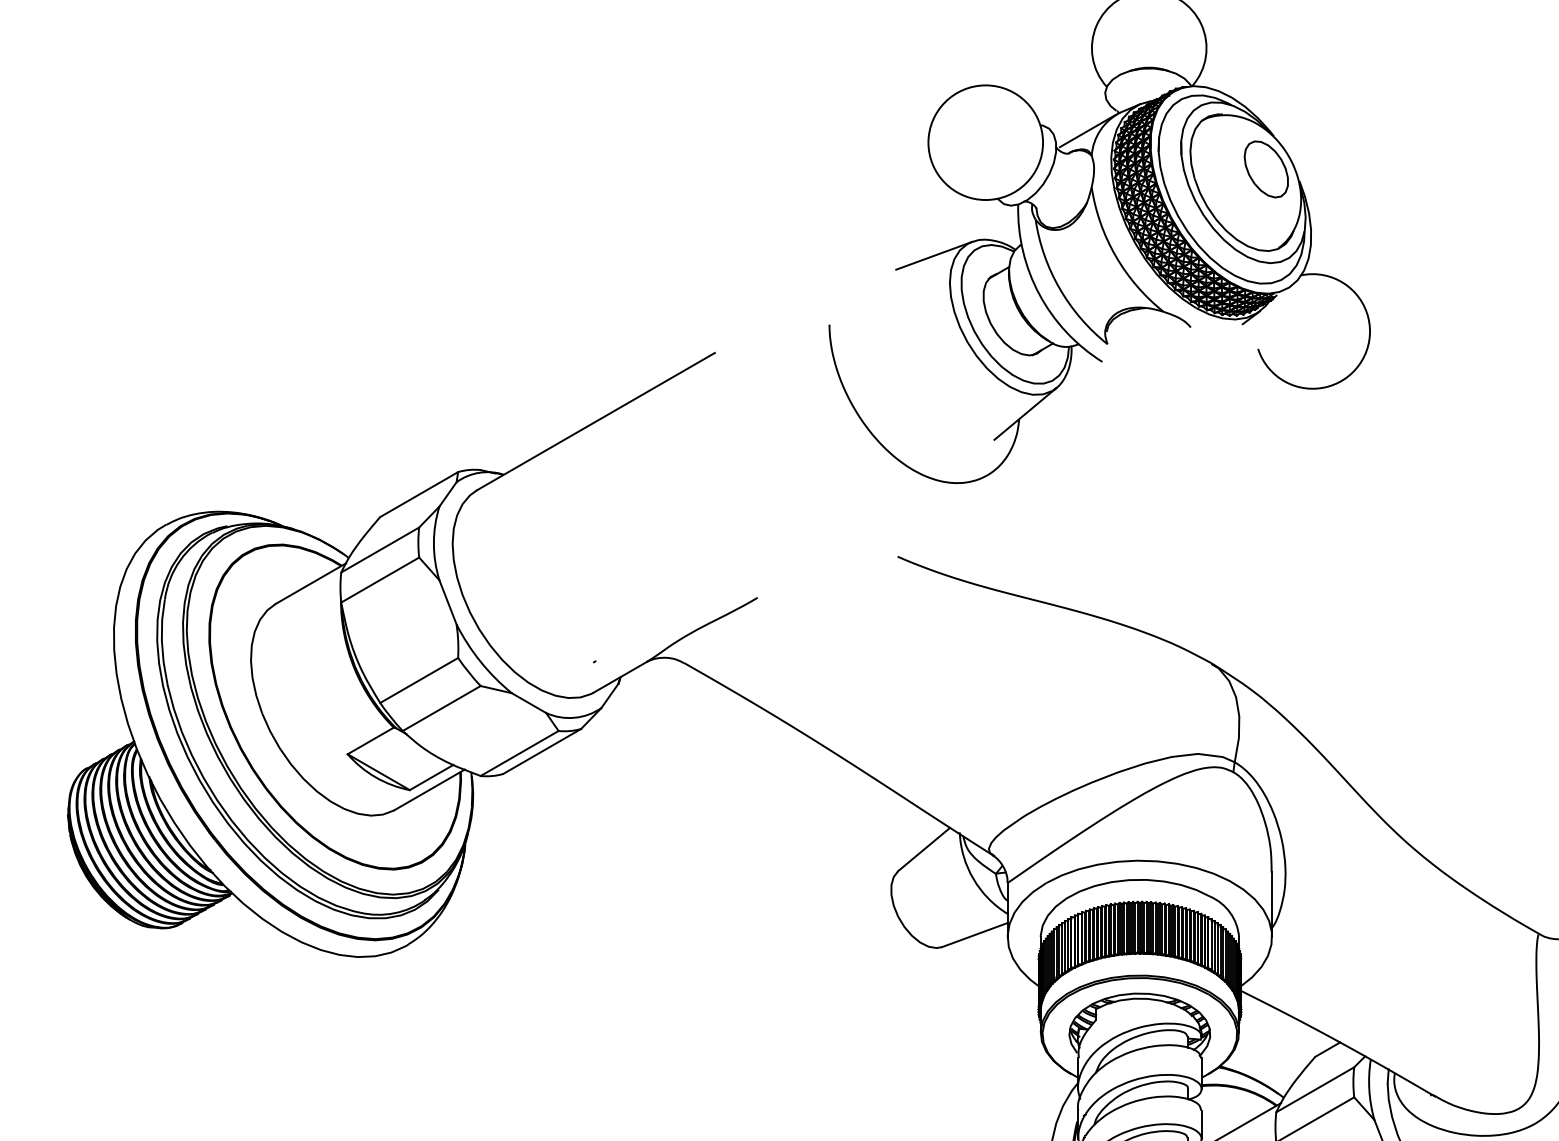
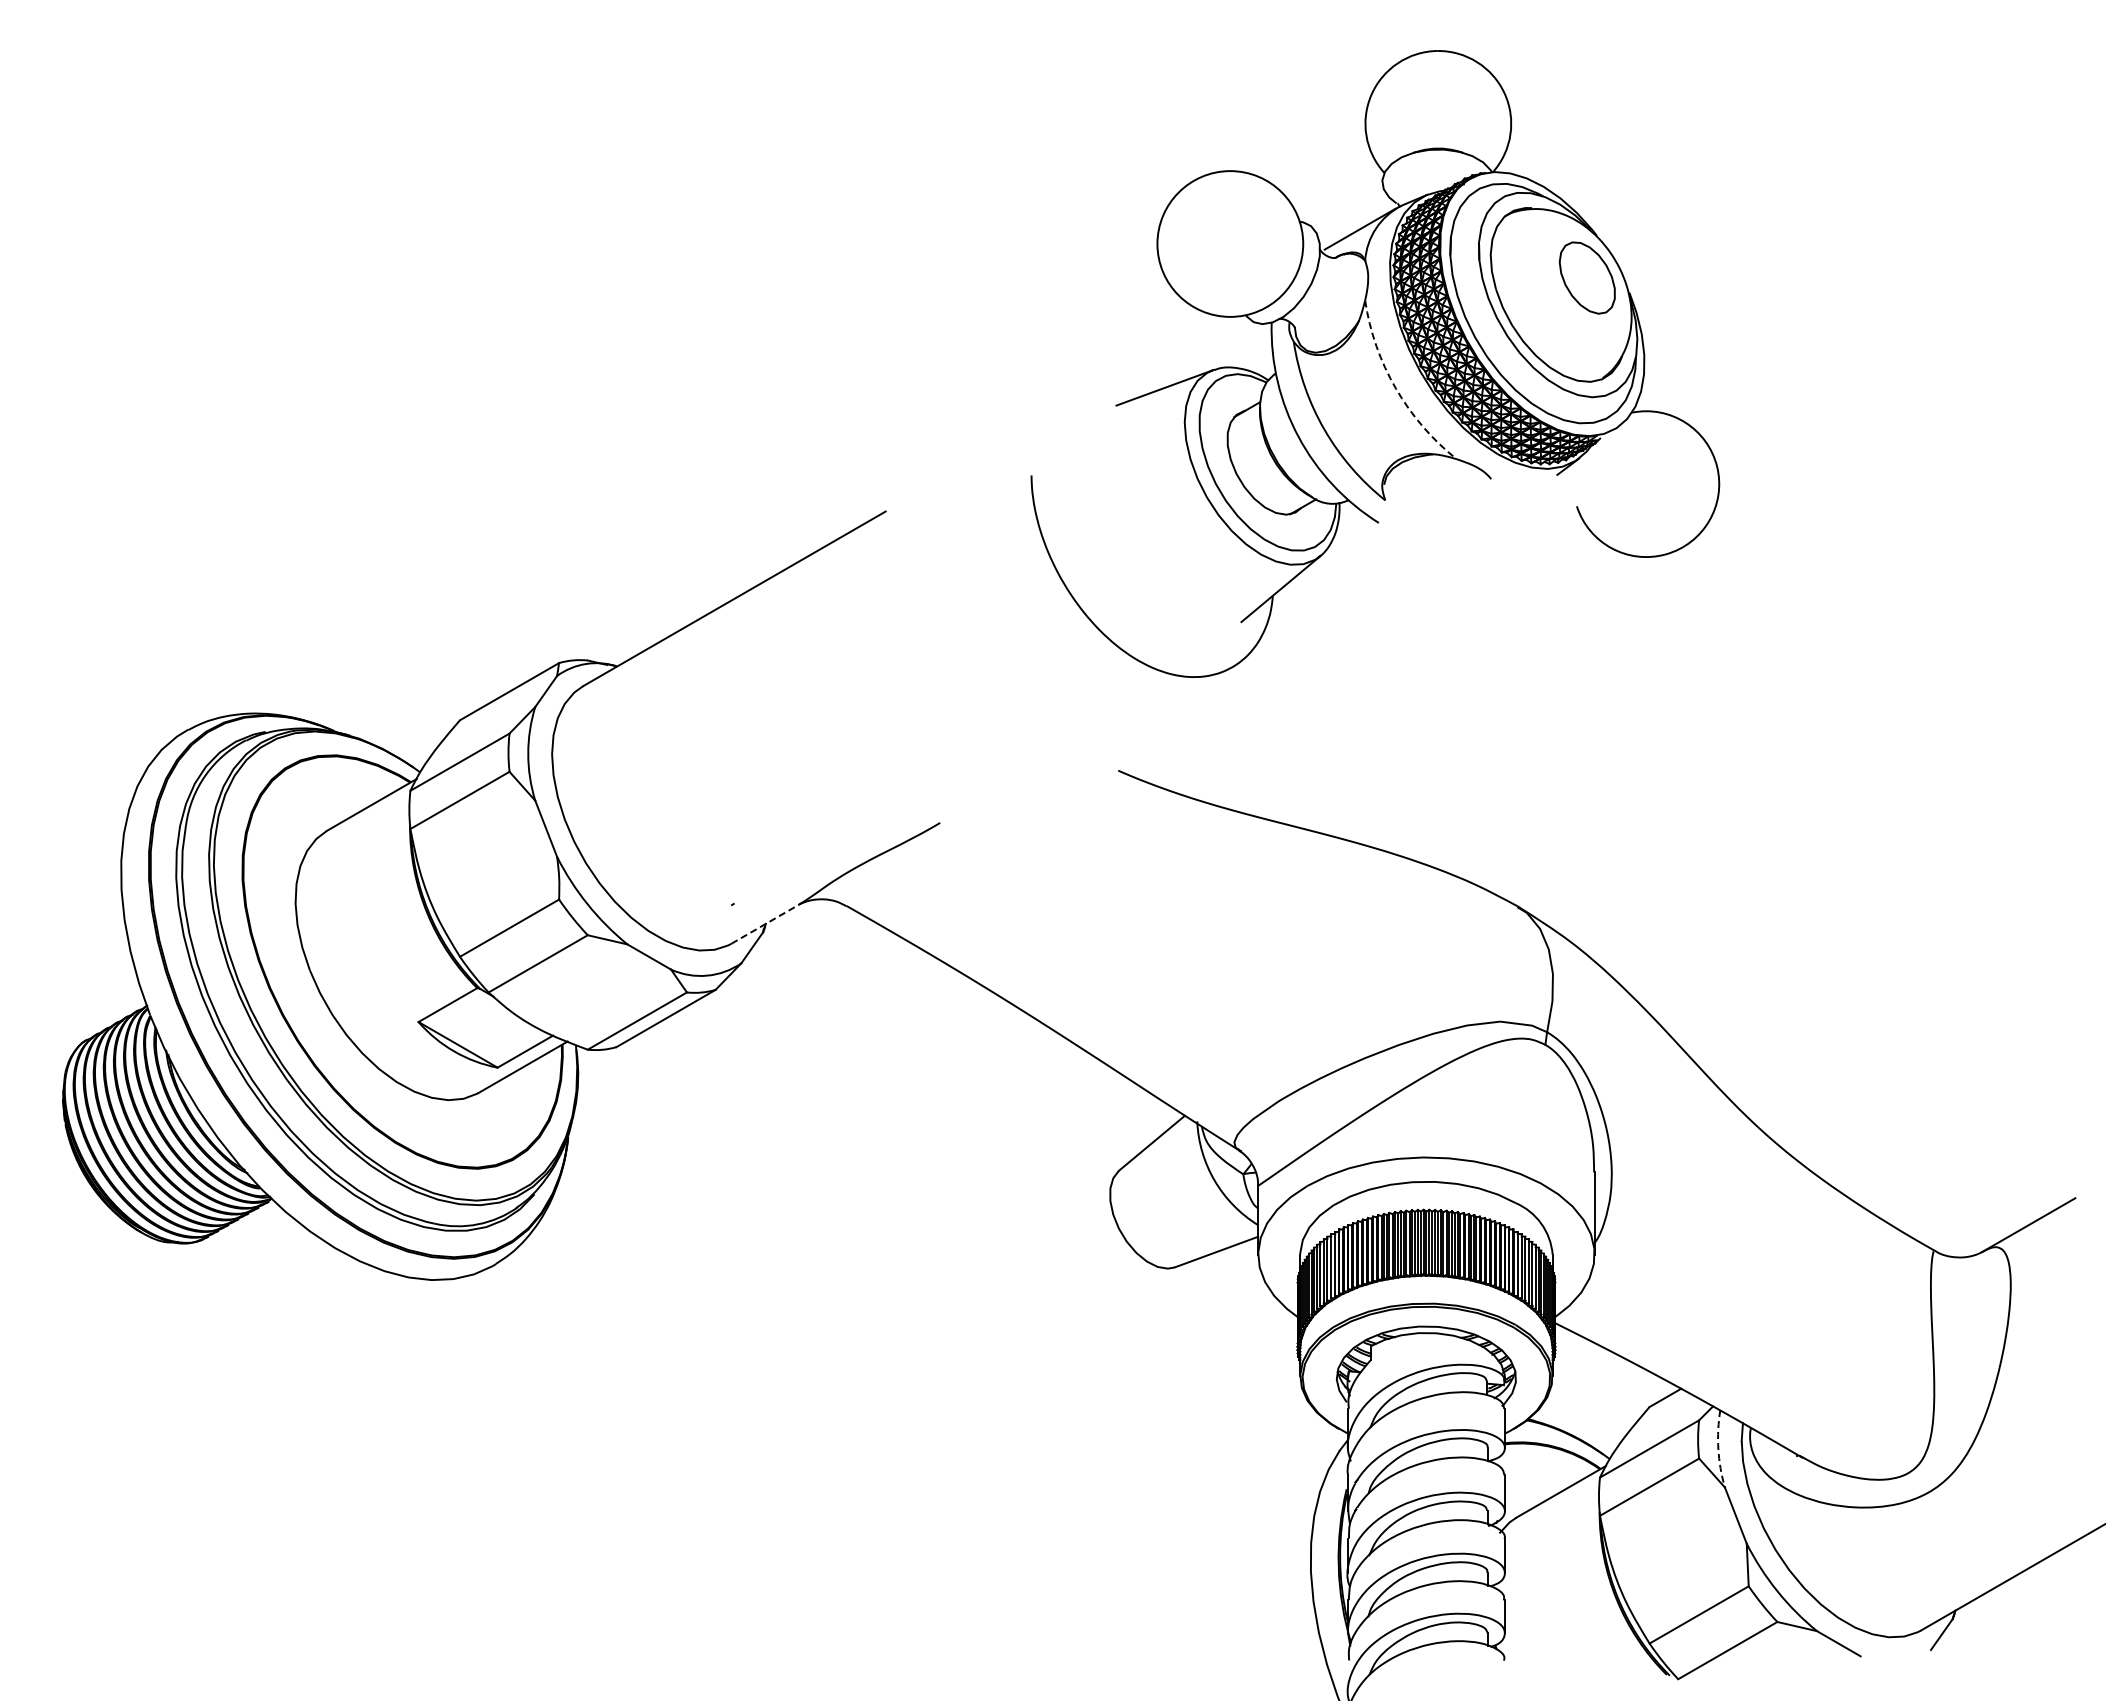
arc: (1115, 256) -> (1395, 388), solid -> dashed
line: (620, 676) -> (765, 923), solid -> dashed
arc: (1369, 1090) -> (1718, 1449), solid -> dashed

